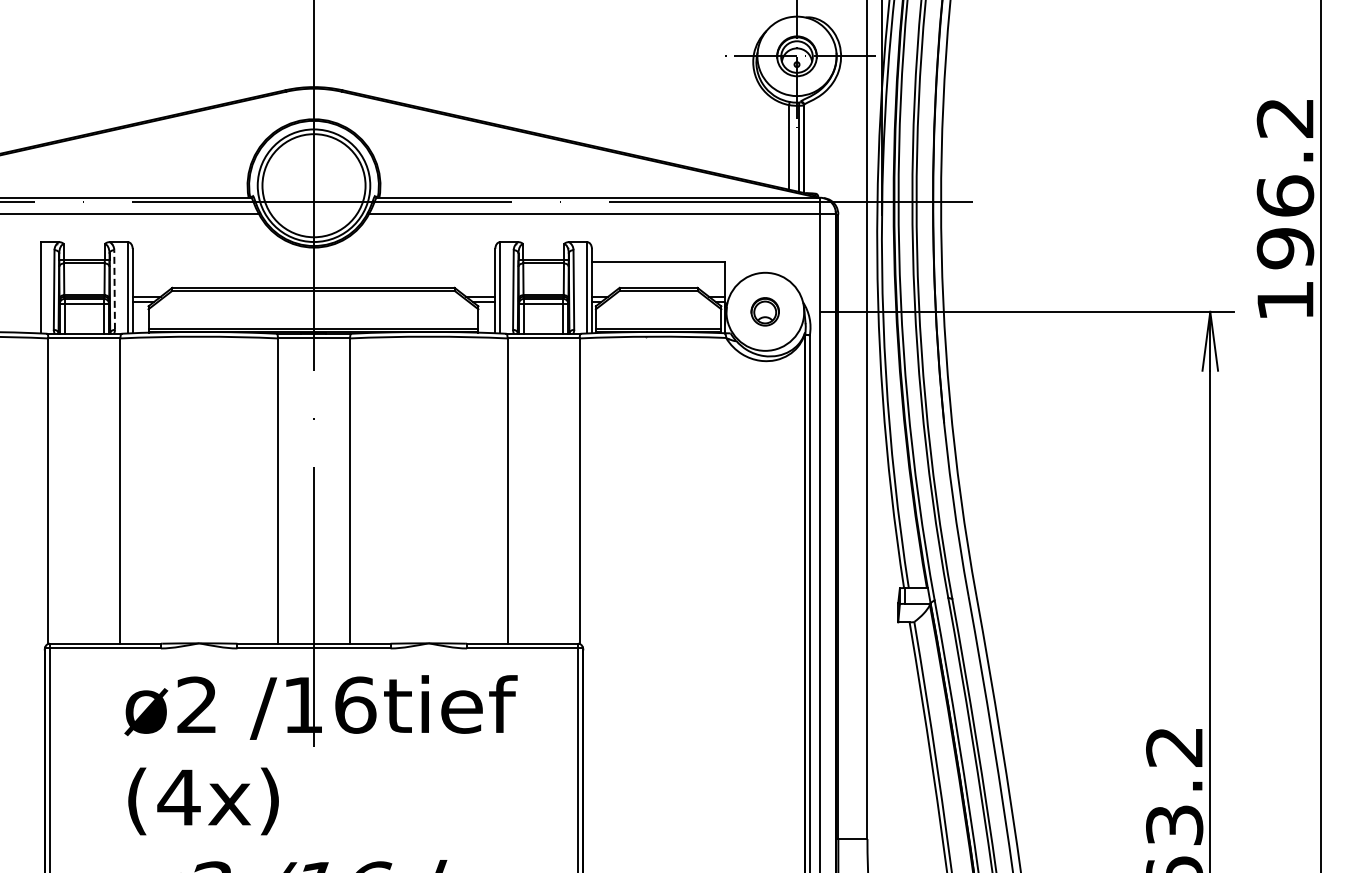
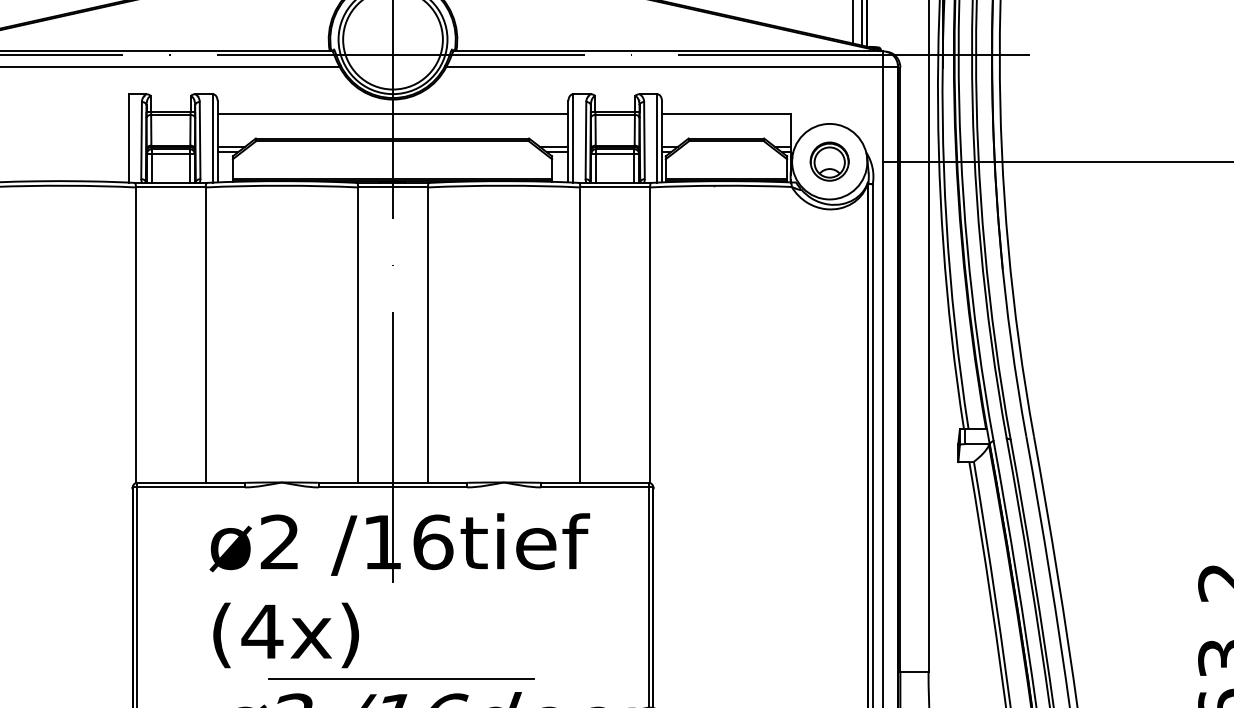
line: (313, 262) -> (392, 113), added
line: (114, 290) -> (199, 141), dashed -> solid
part: (764, 311) -> (828, 161), size x1.43
line: (322, 846) -> (401, 679), added

